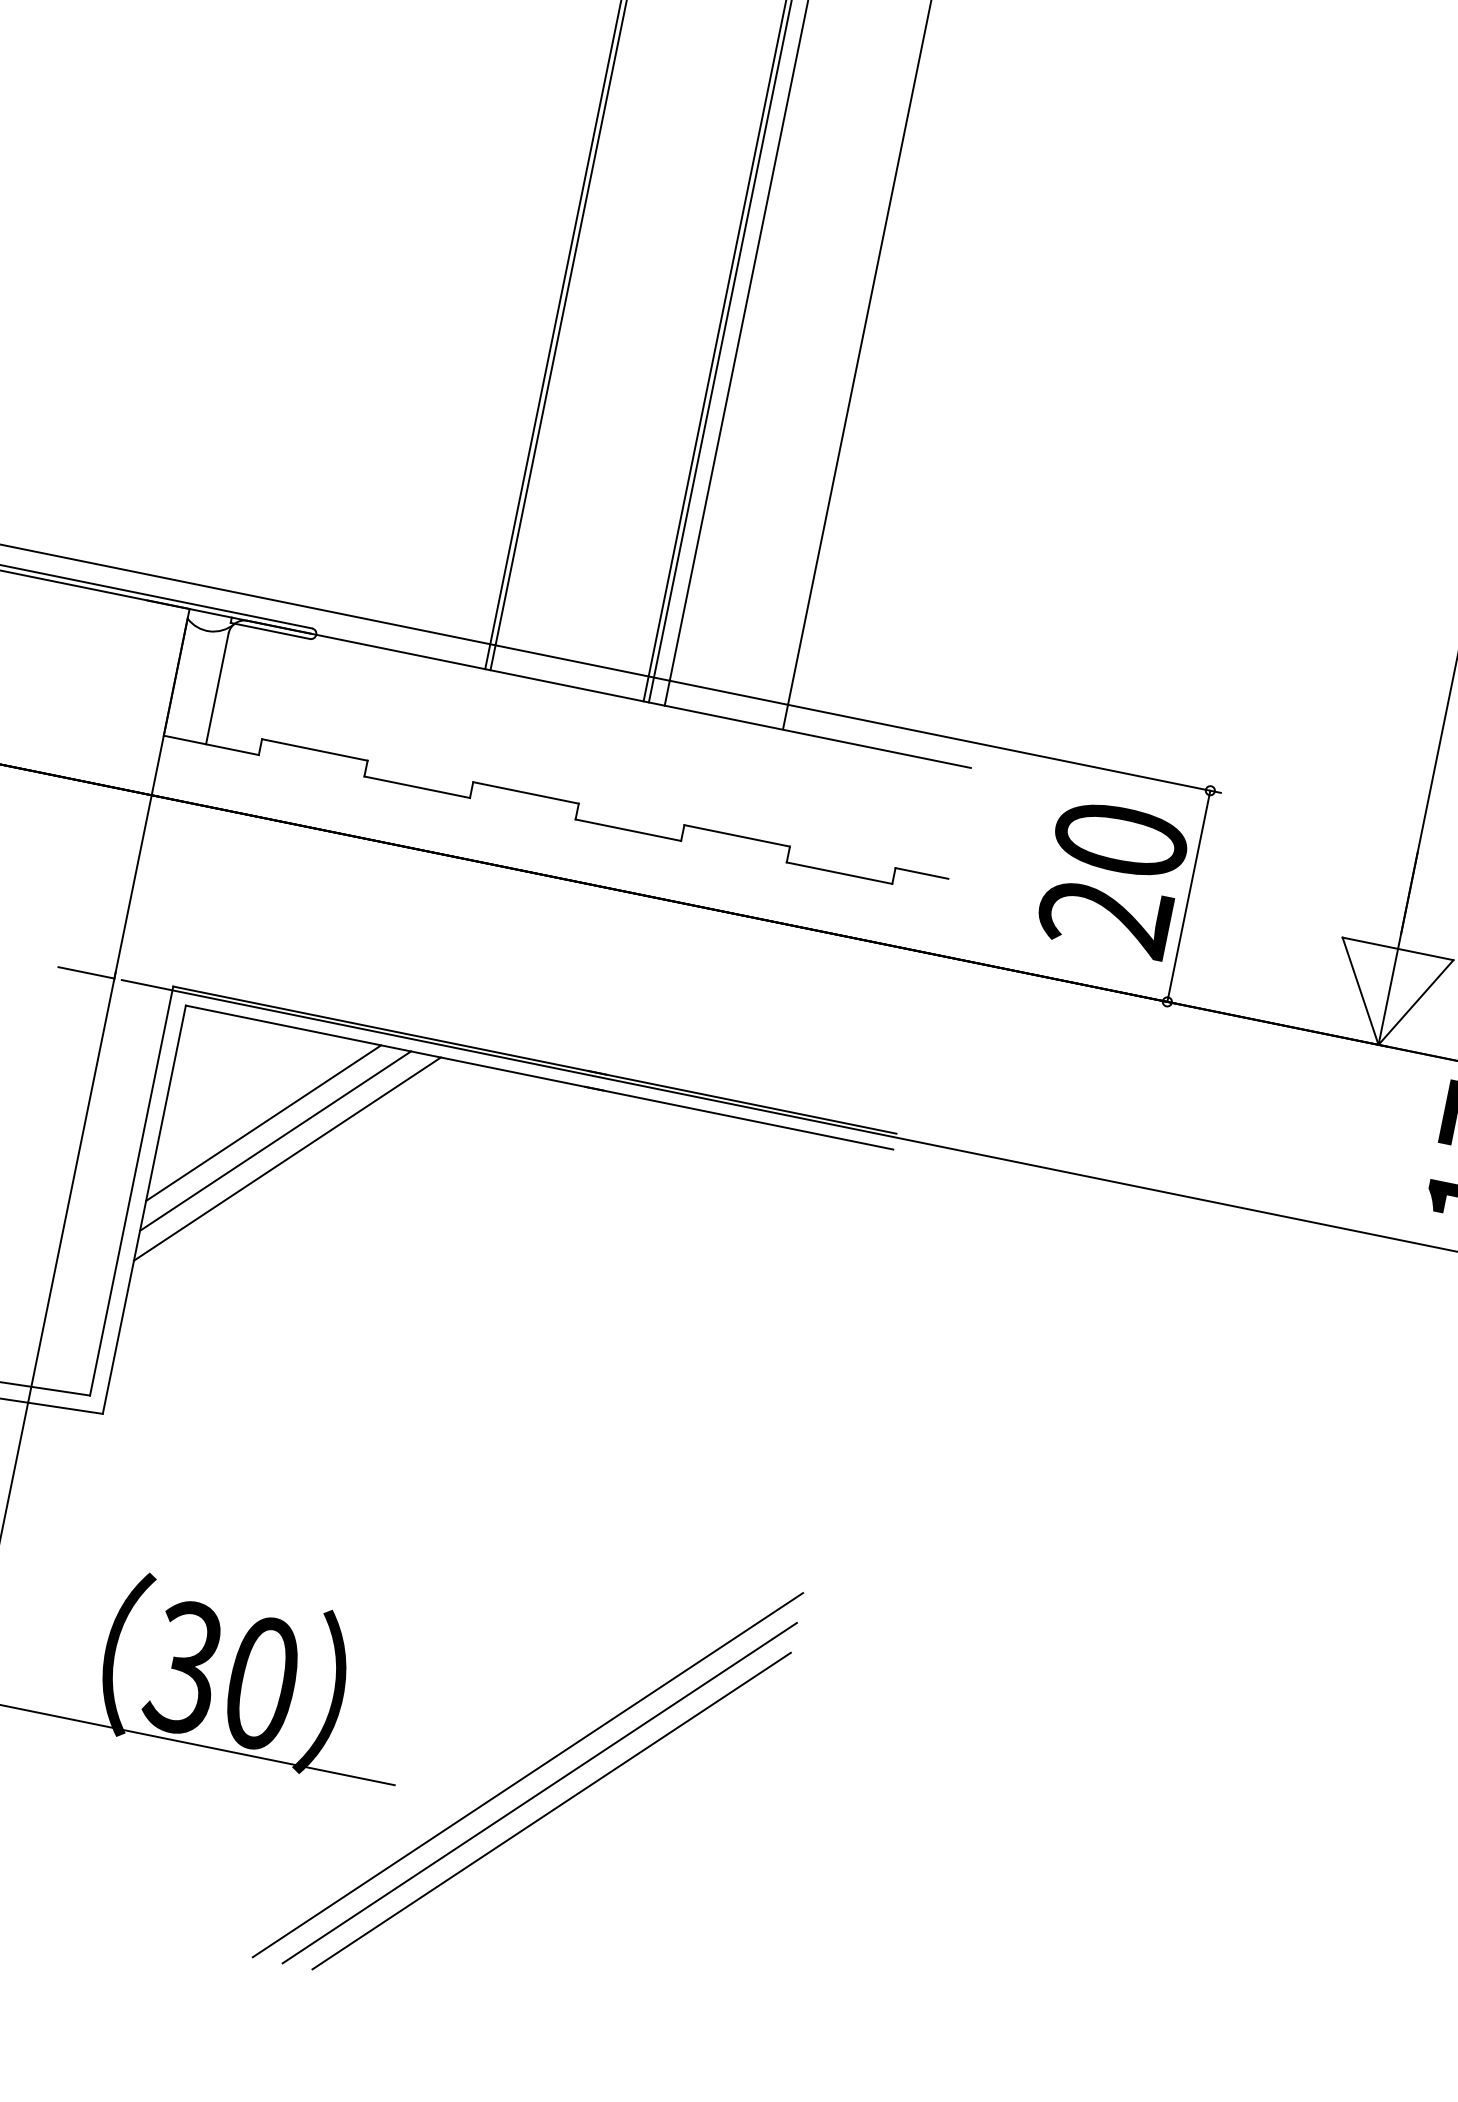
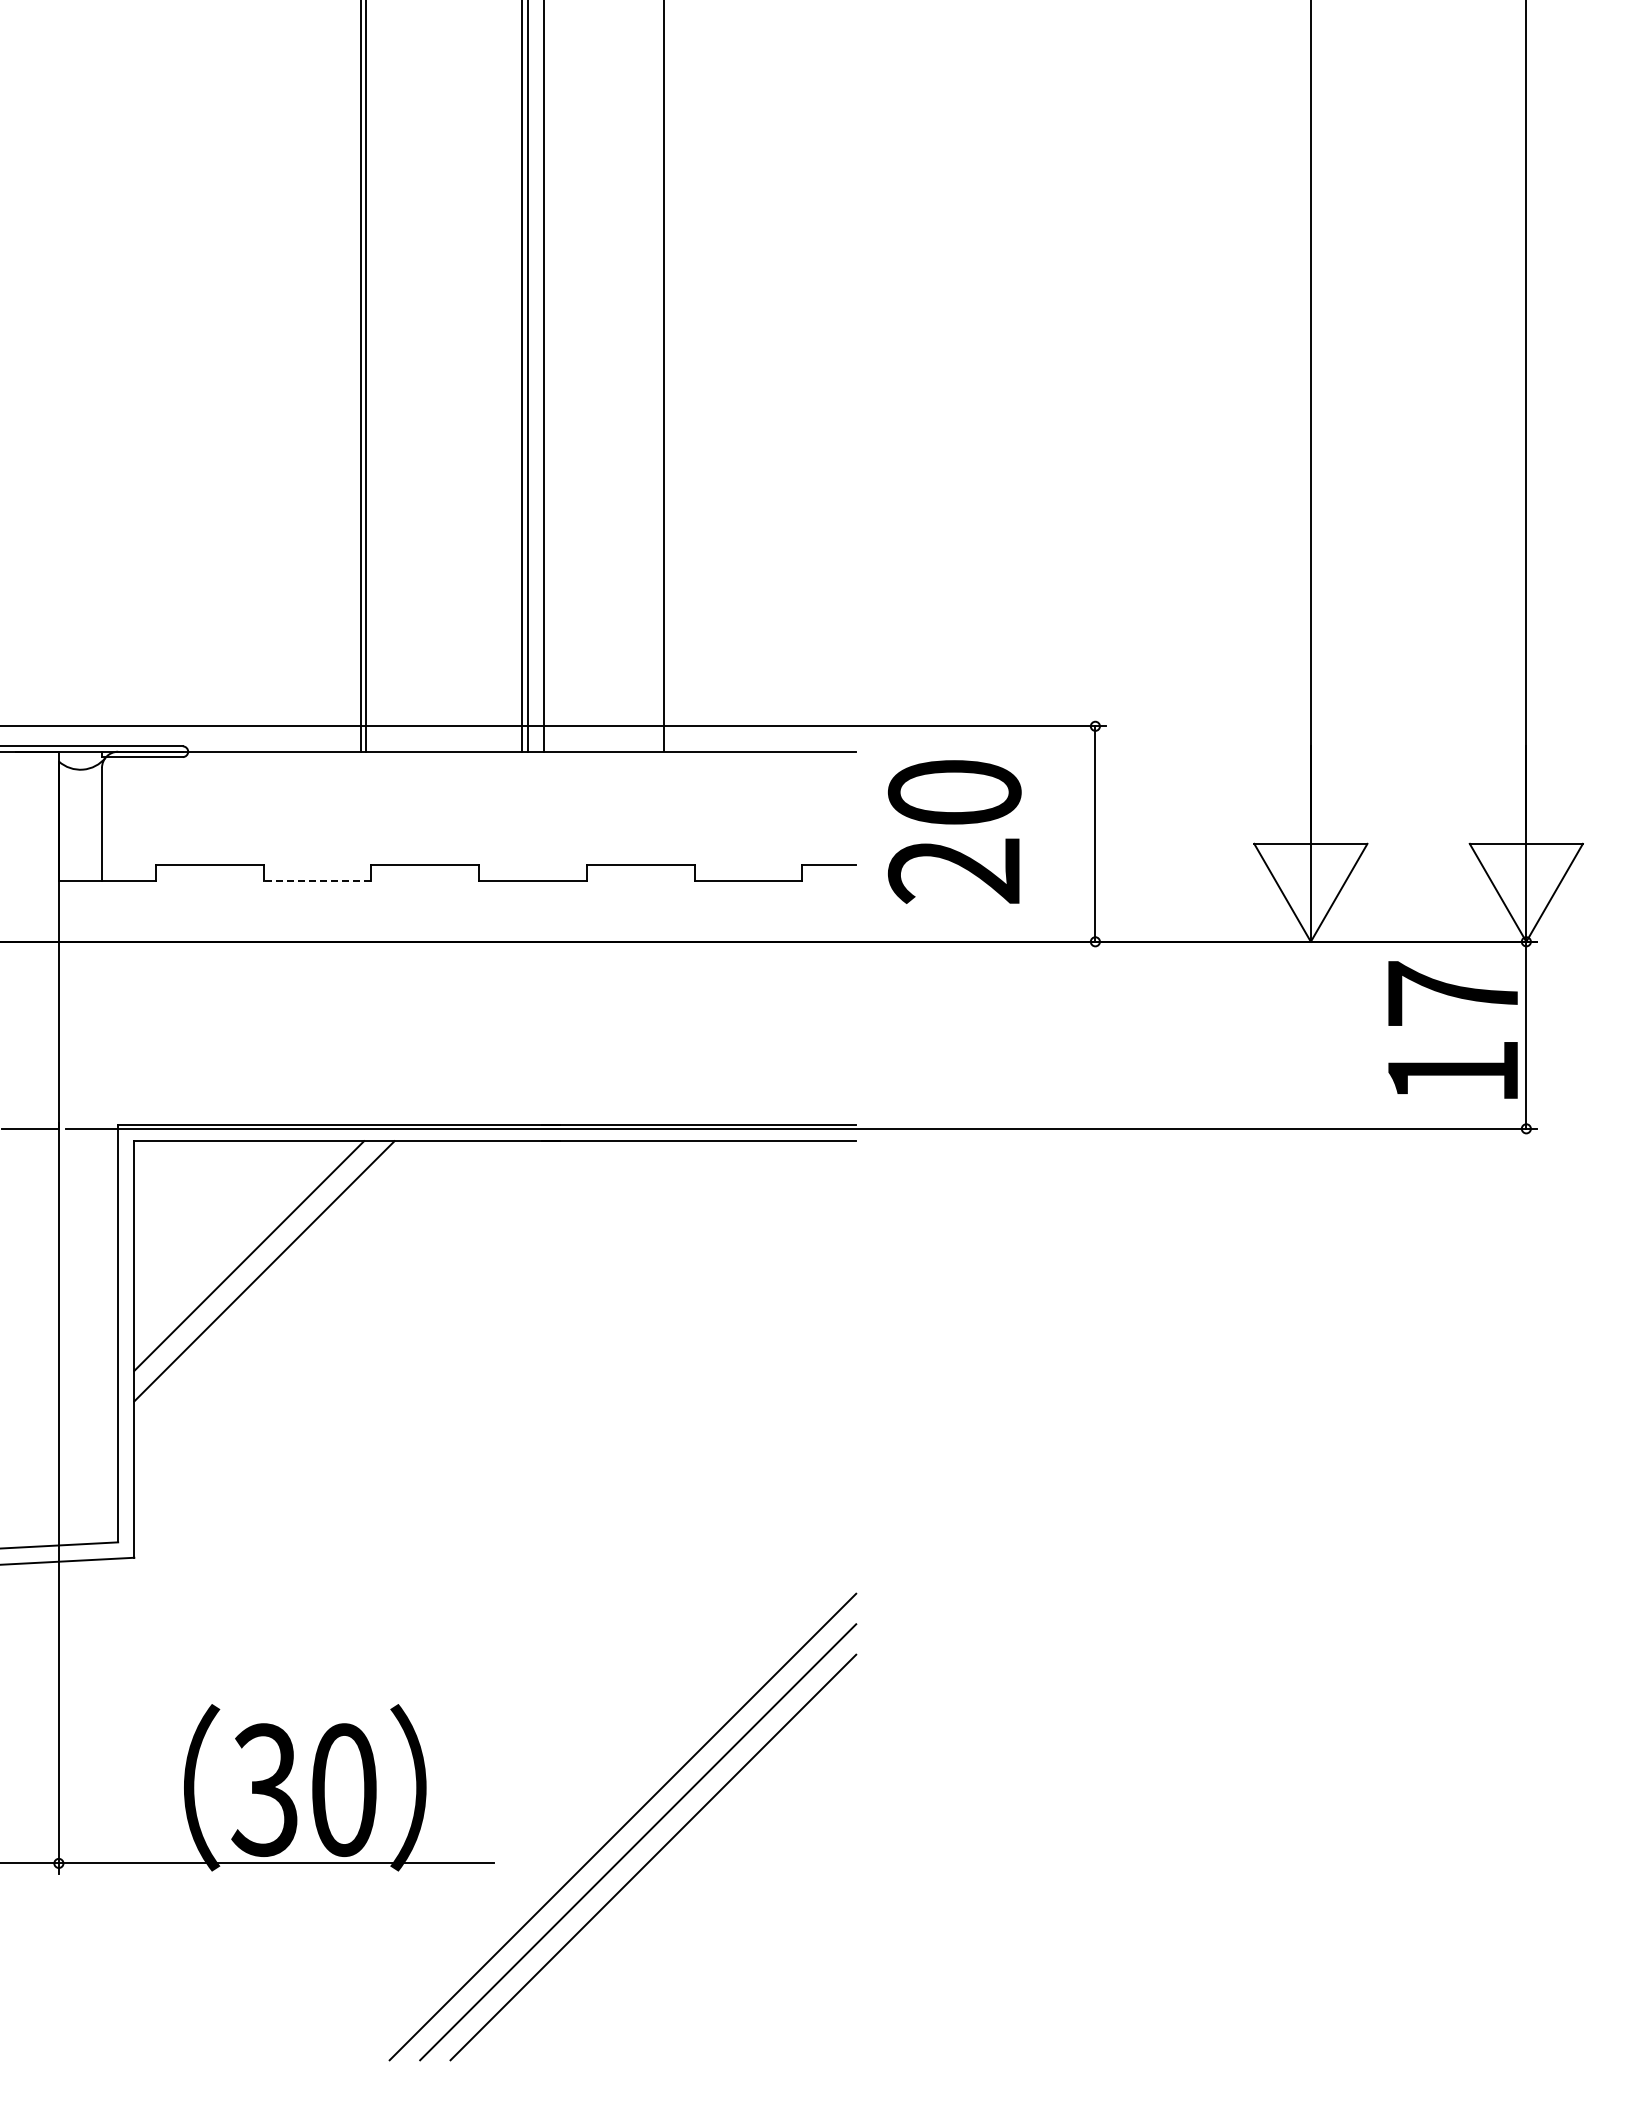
line: (417, 787) -> (317, 881), solid -> dashed
text: (1113, 878) -> (954, 831), moved
line: (263, 1122) -> (233, 1240), removed

